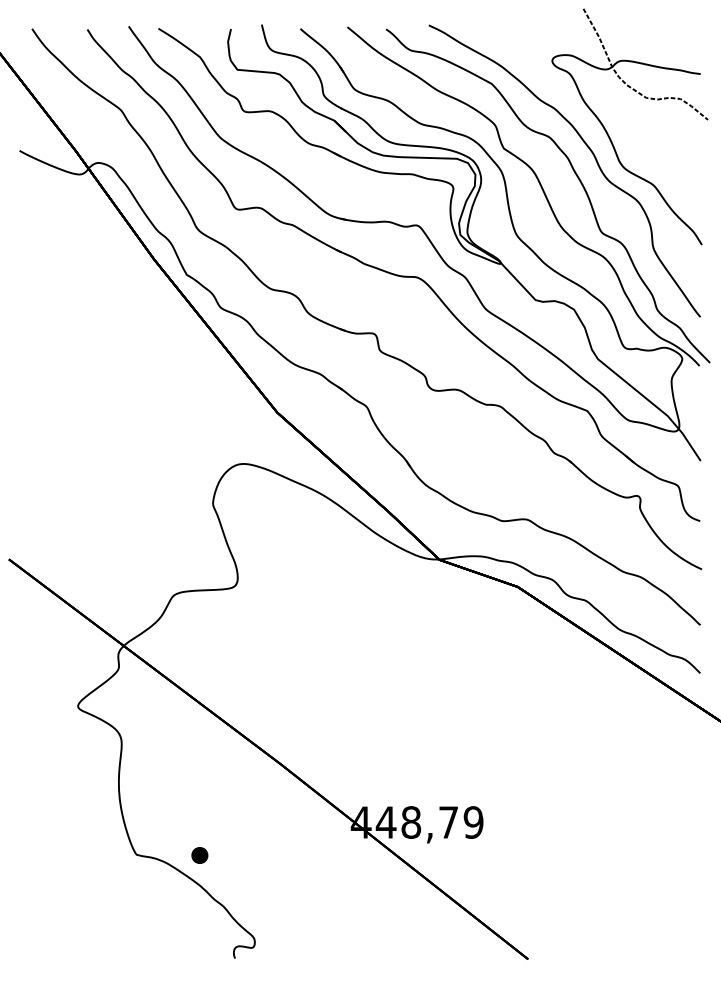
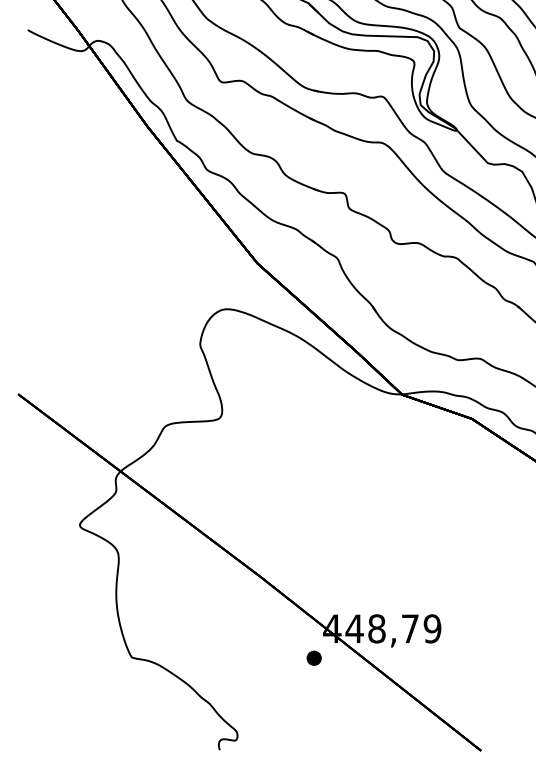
part: (199, 855) -> (313, 658), moved

